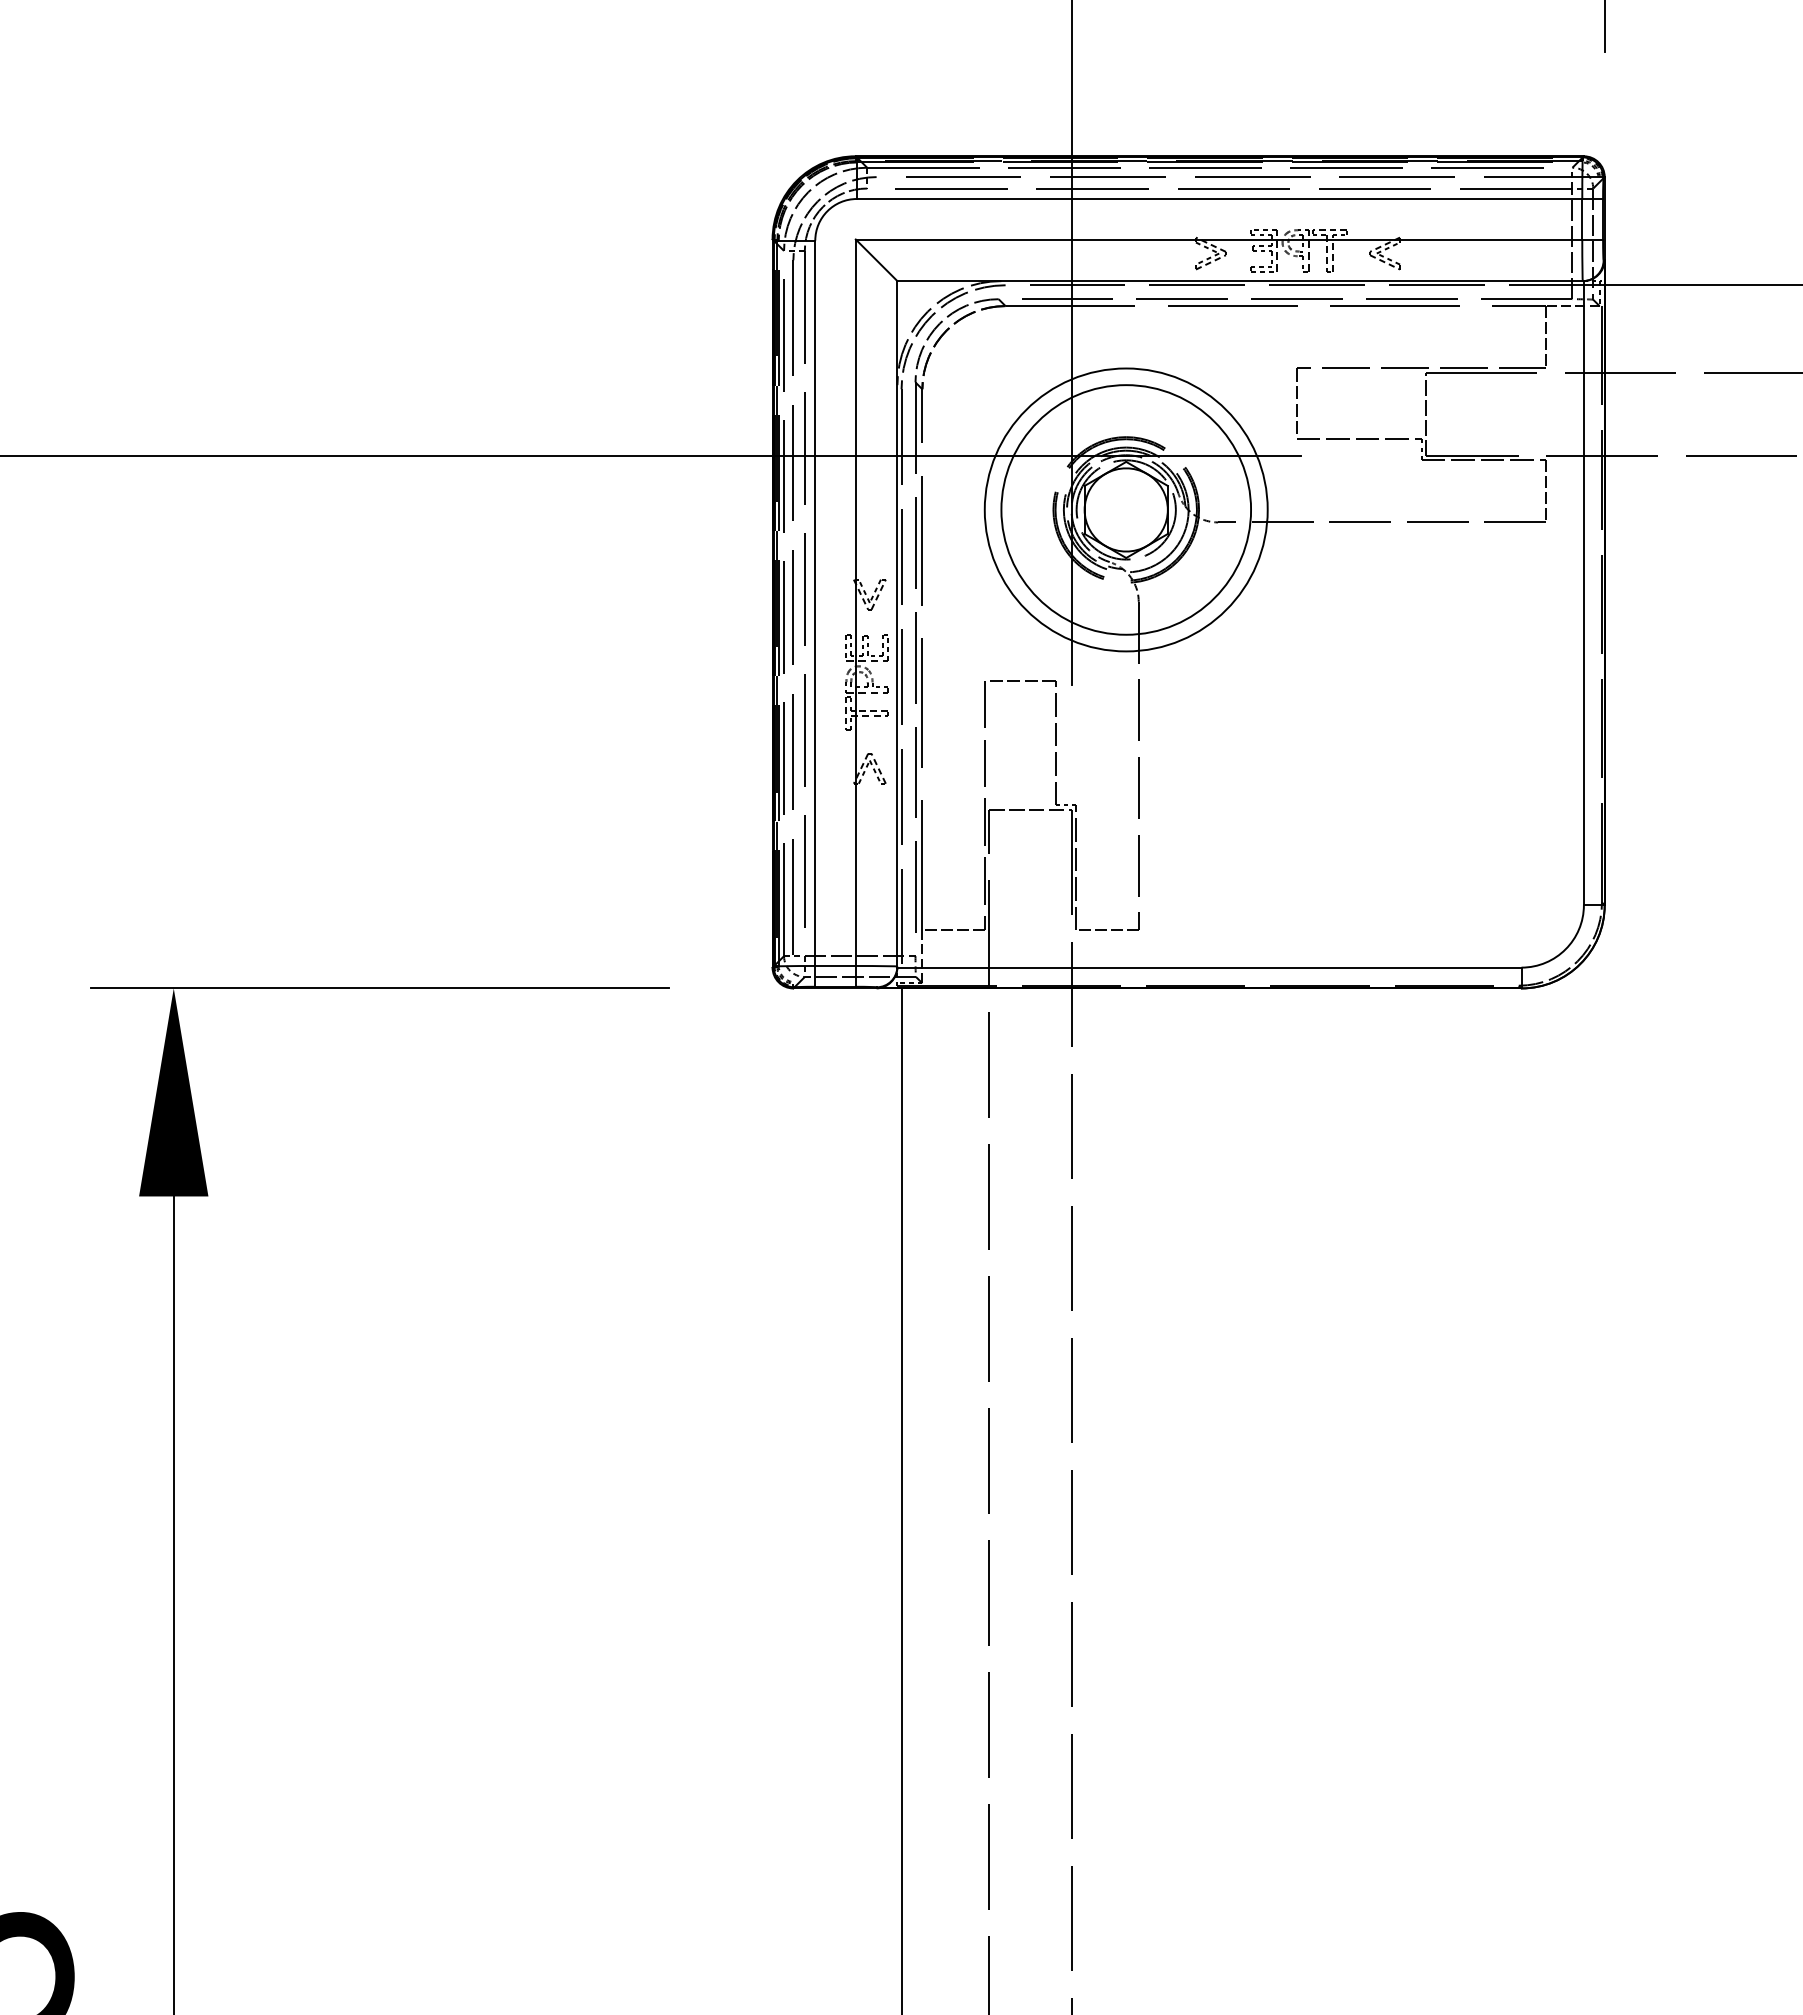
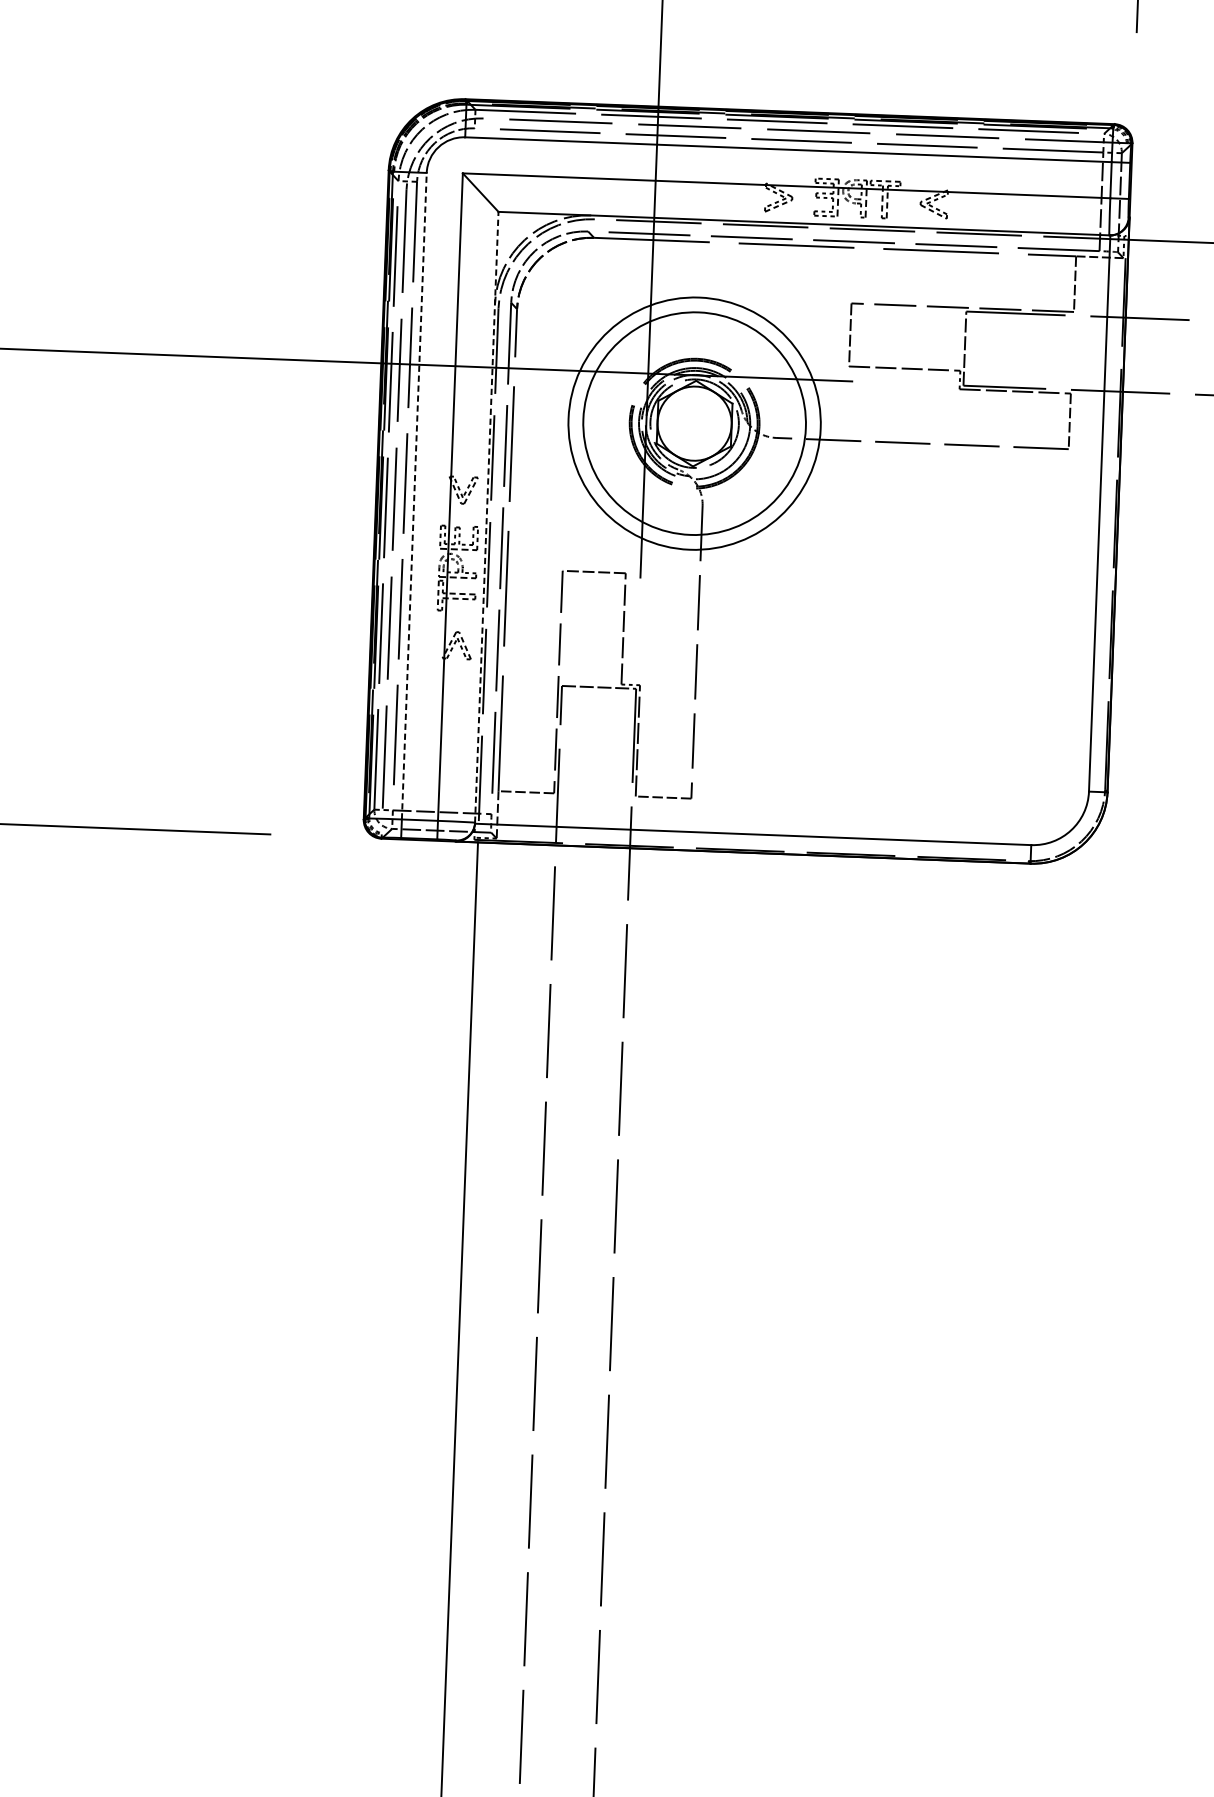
line: (815, 603) -> (414, 496), solid -> dashed
line: (897, 623) -> (486, 517), solid -> dashed

